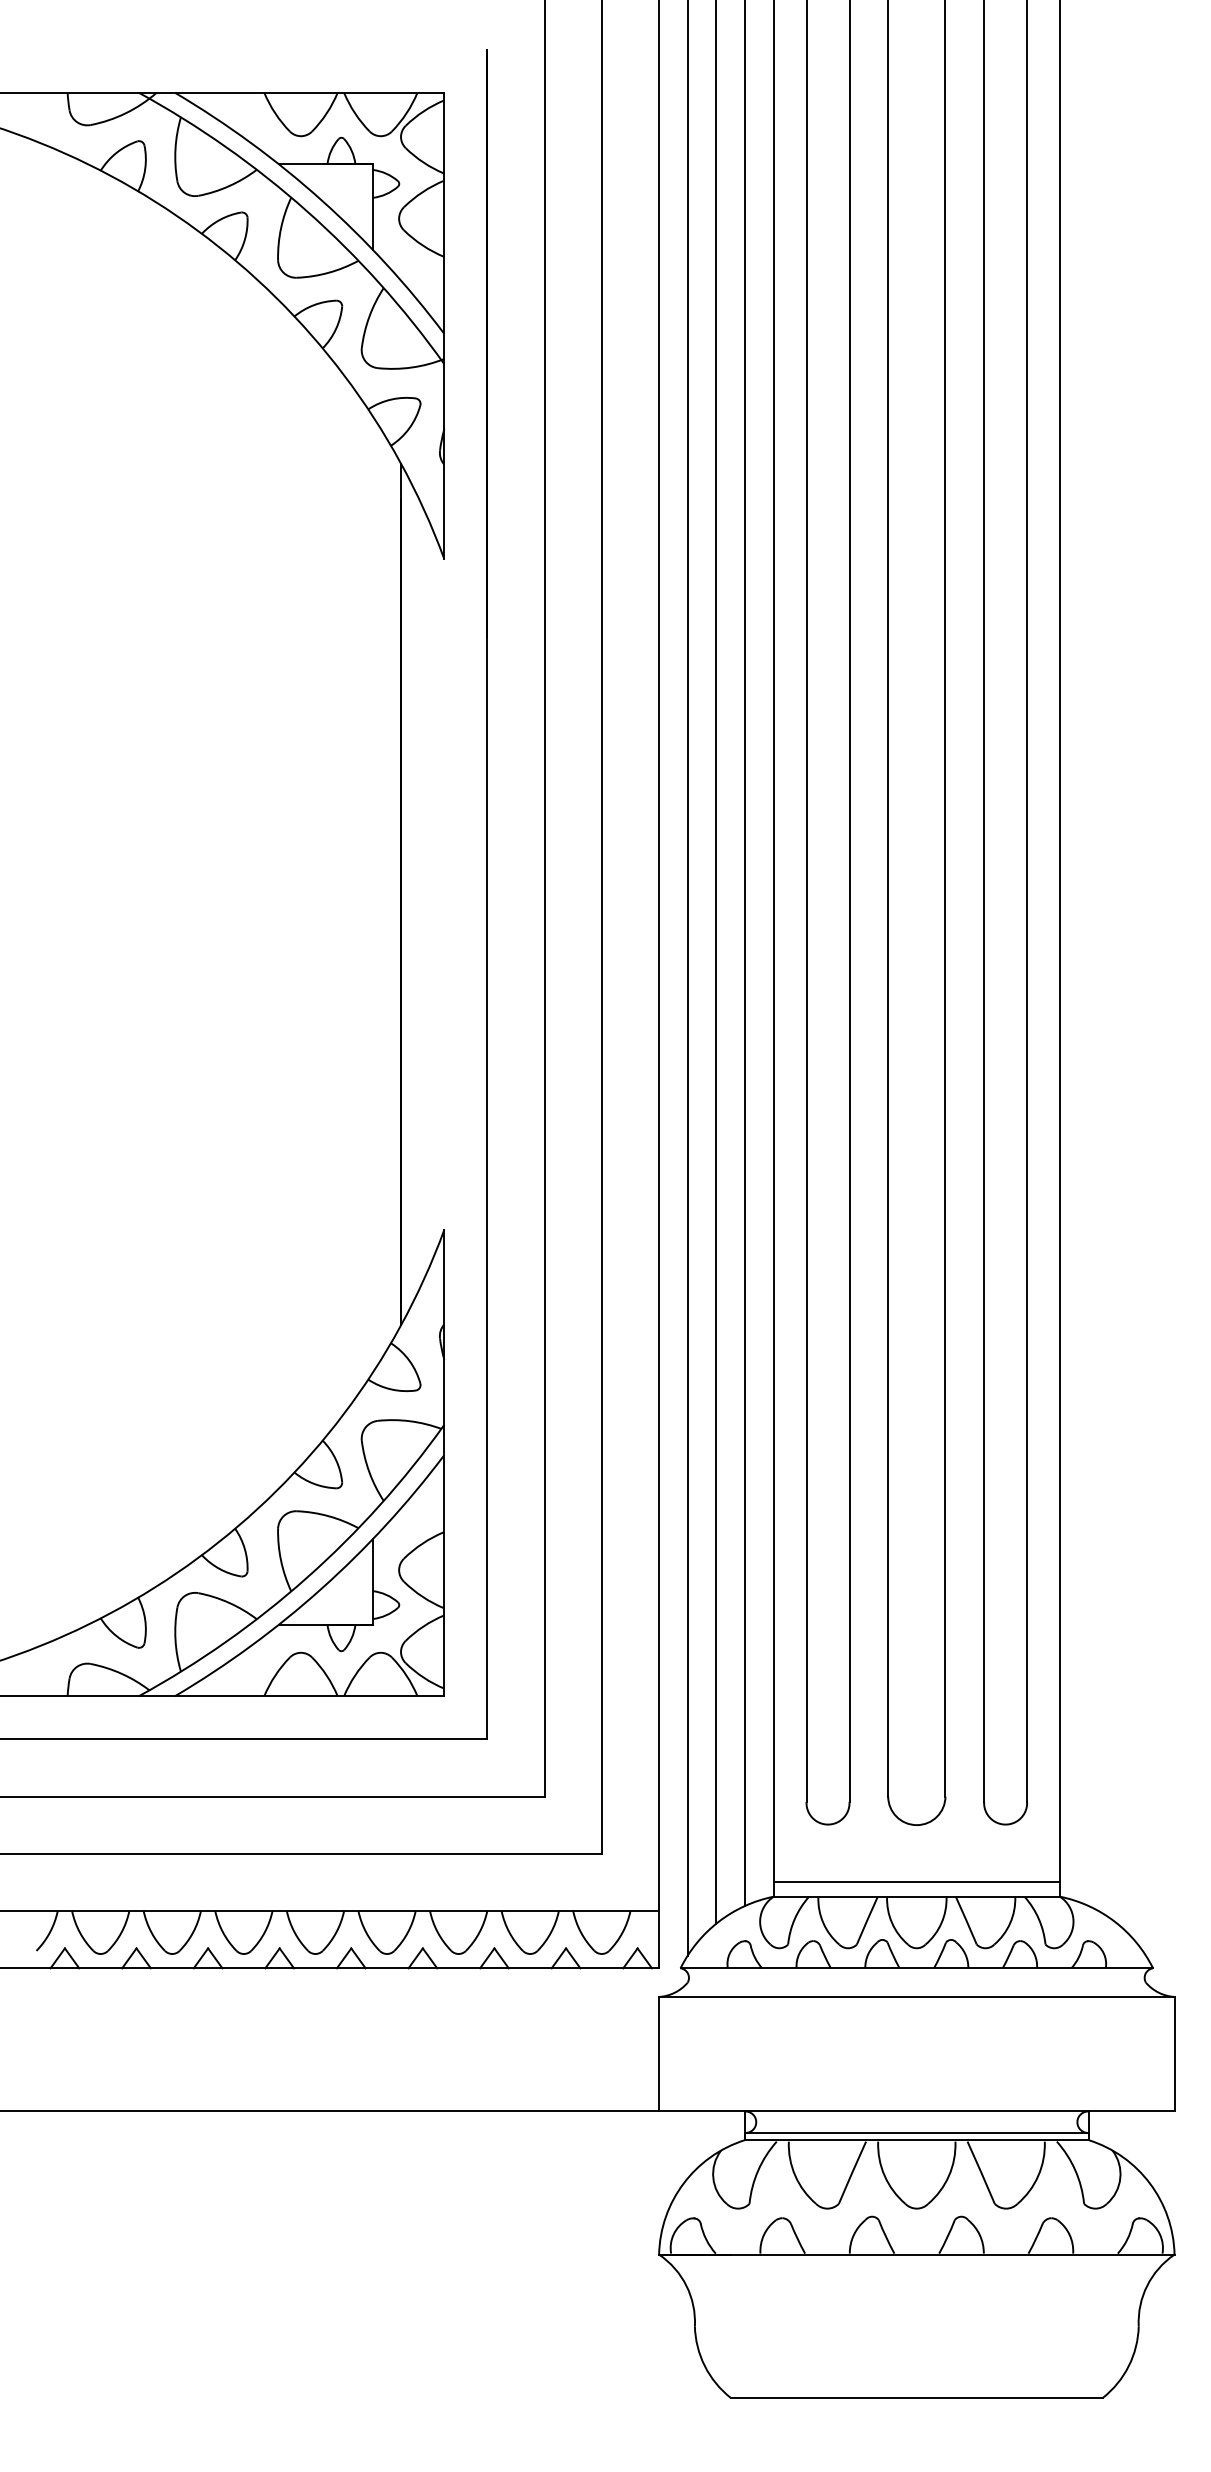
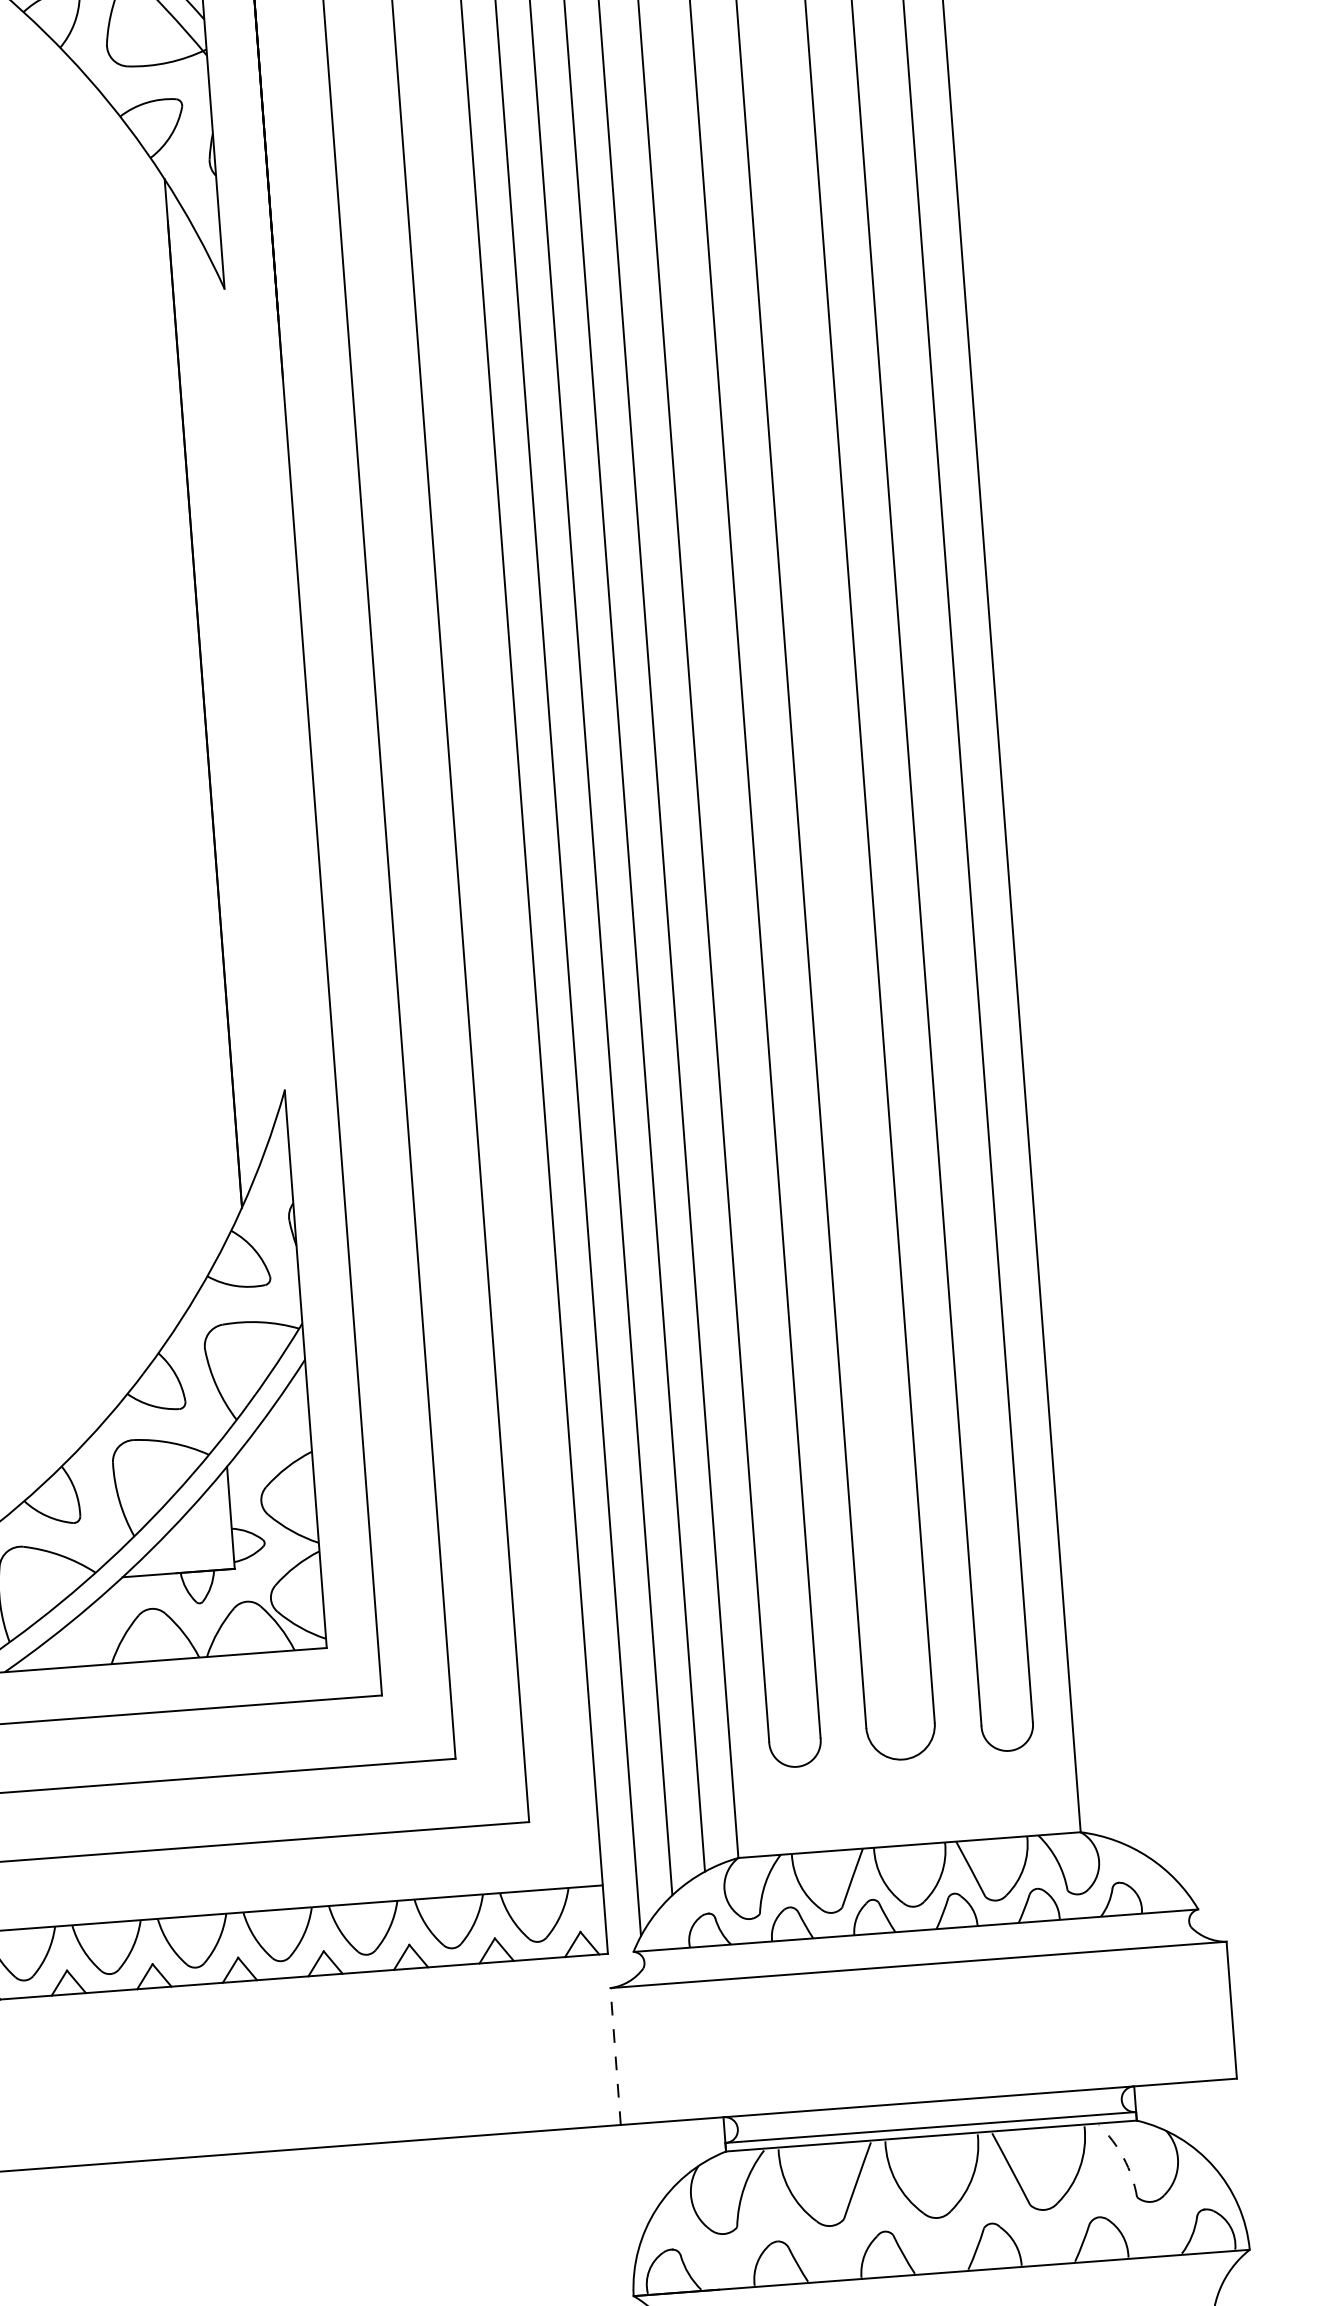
line: (916, 1882) -> (907, 1828), removed
line: (659, 2053) -> (616, 2055), solid -> dashed
arc: (1075, 2170) -> (1123, 2158), solid -> dashed

